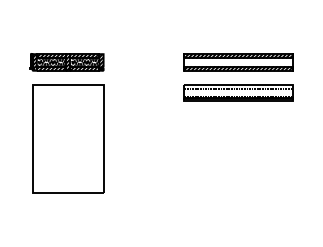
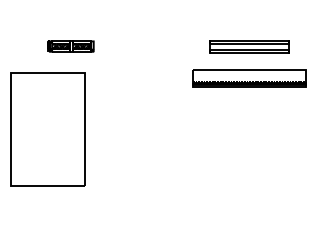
part: (66, 62) -> (70, 46), size x0.6
part: (238, 62) -> (249, 46), size x0.7
line: (238, 88) -> (249, 73), removed
part: (68, 138) -> (48, 128), moved

